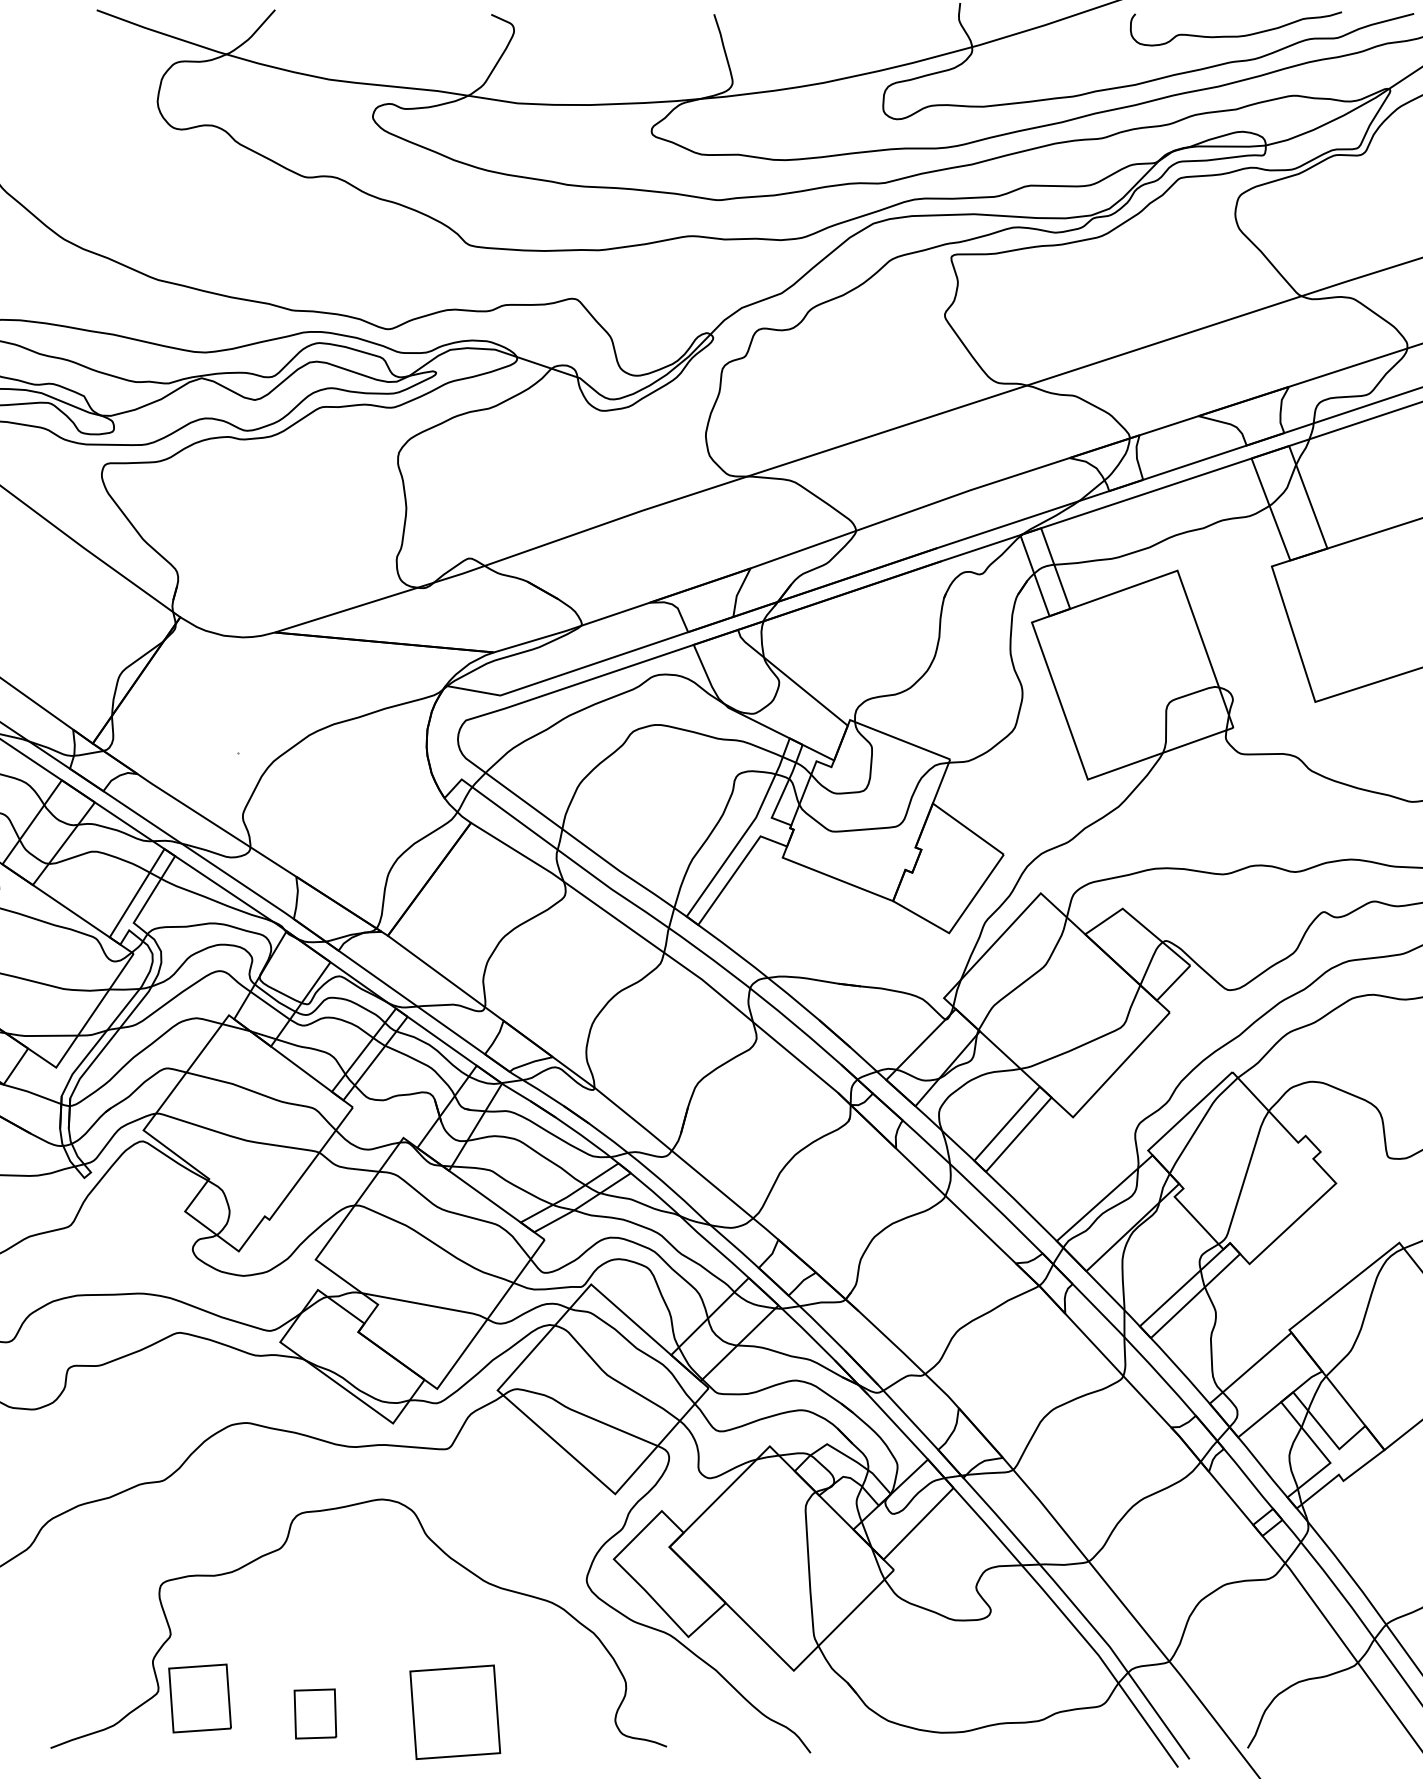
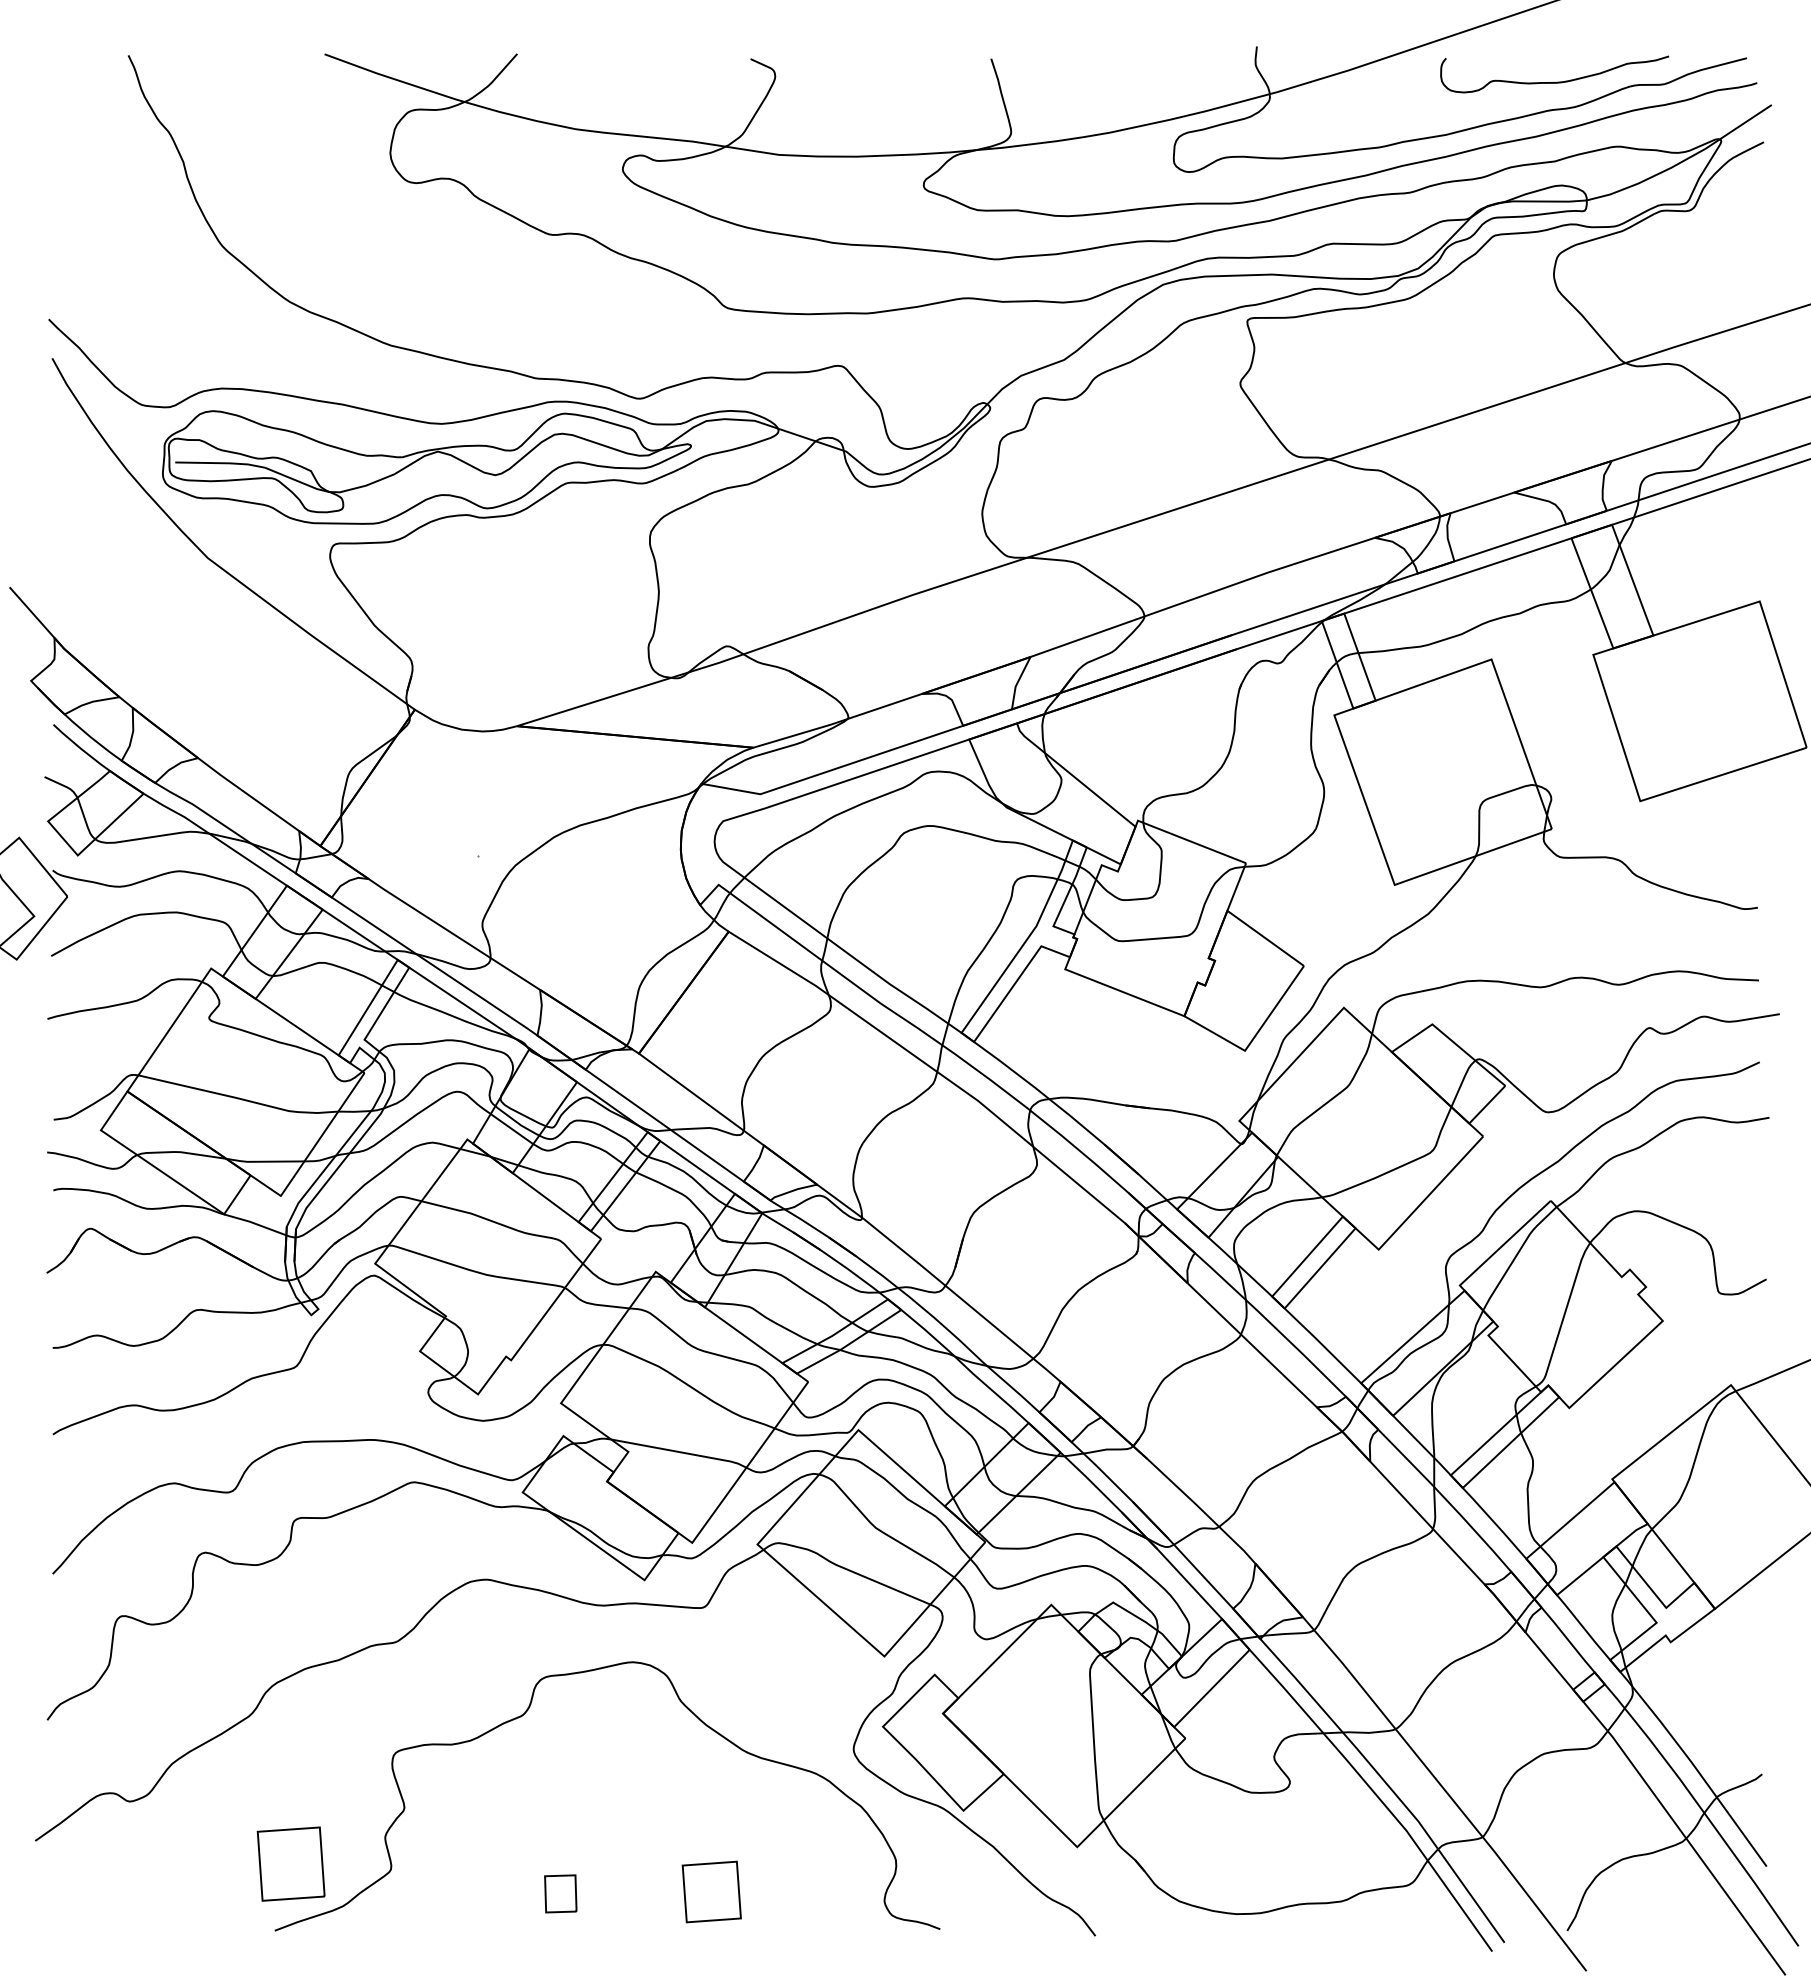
part: (199, 1697) -> (290, 1863), moved
part: (455, 1711) -> (711, 1891), size x0.6
part: (315, 1713) -> (560, 1893), size x0.7

